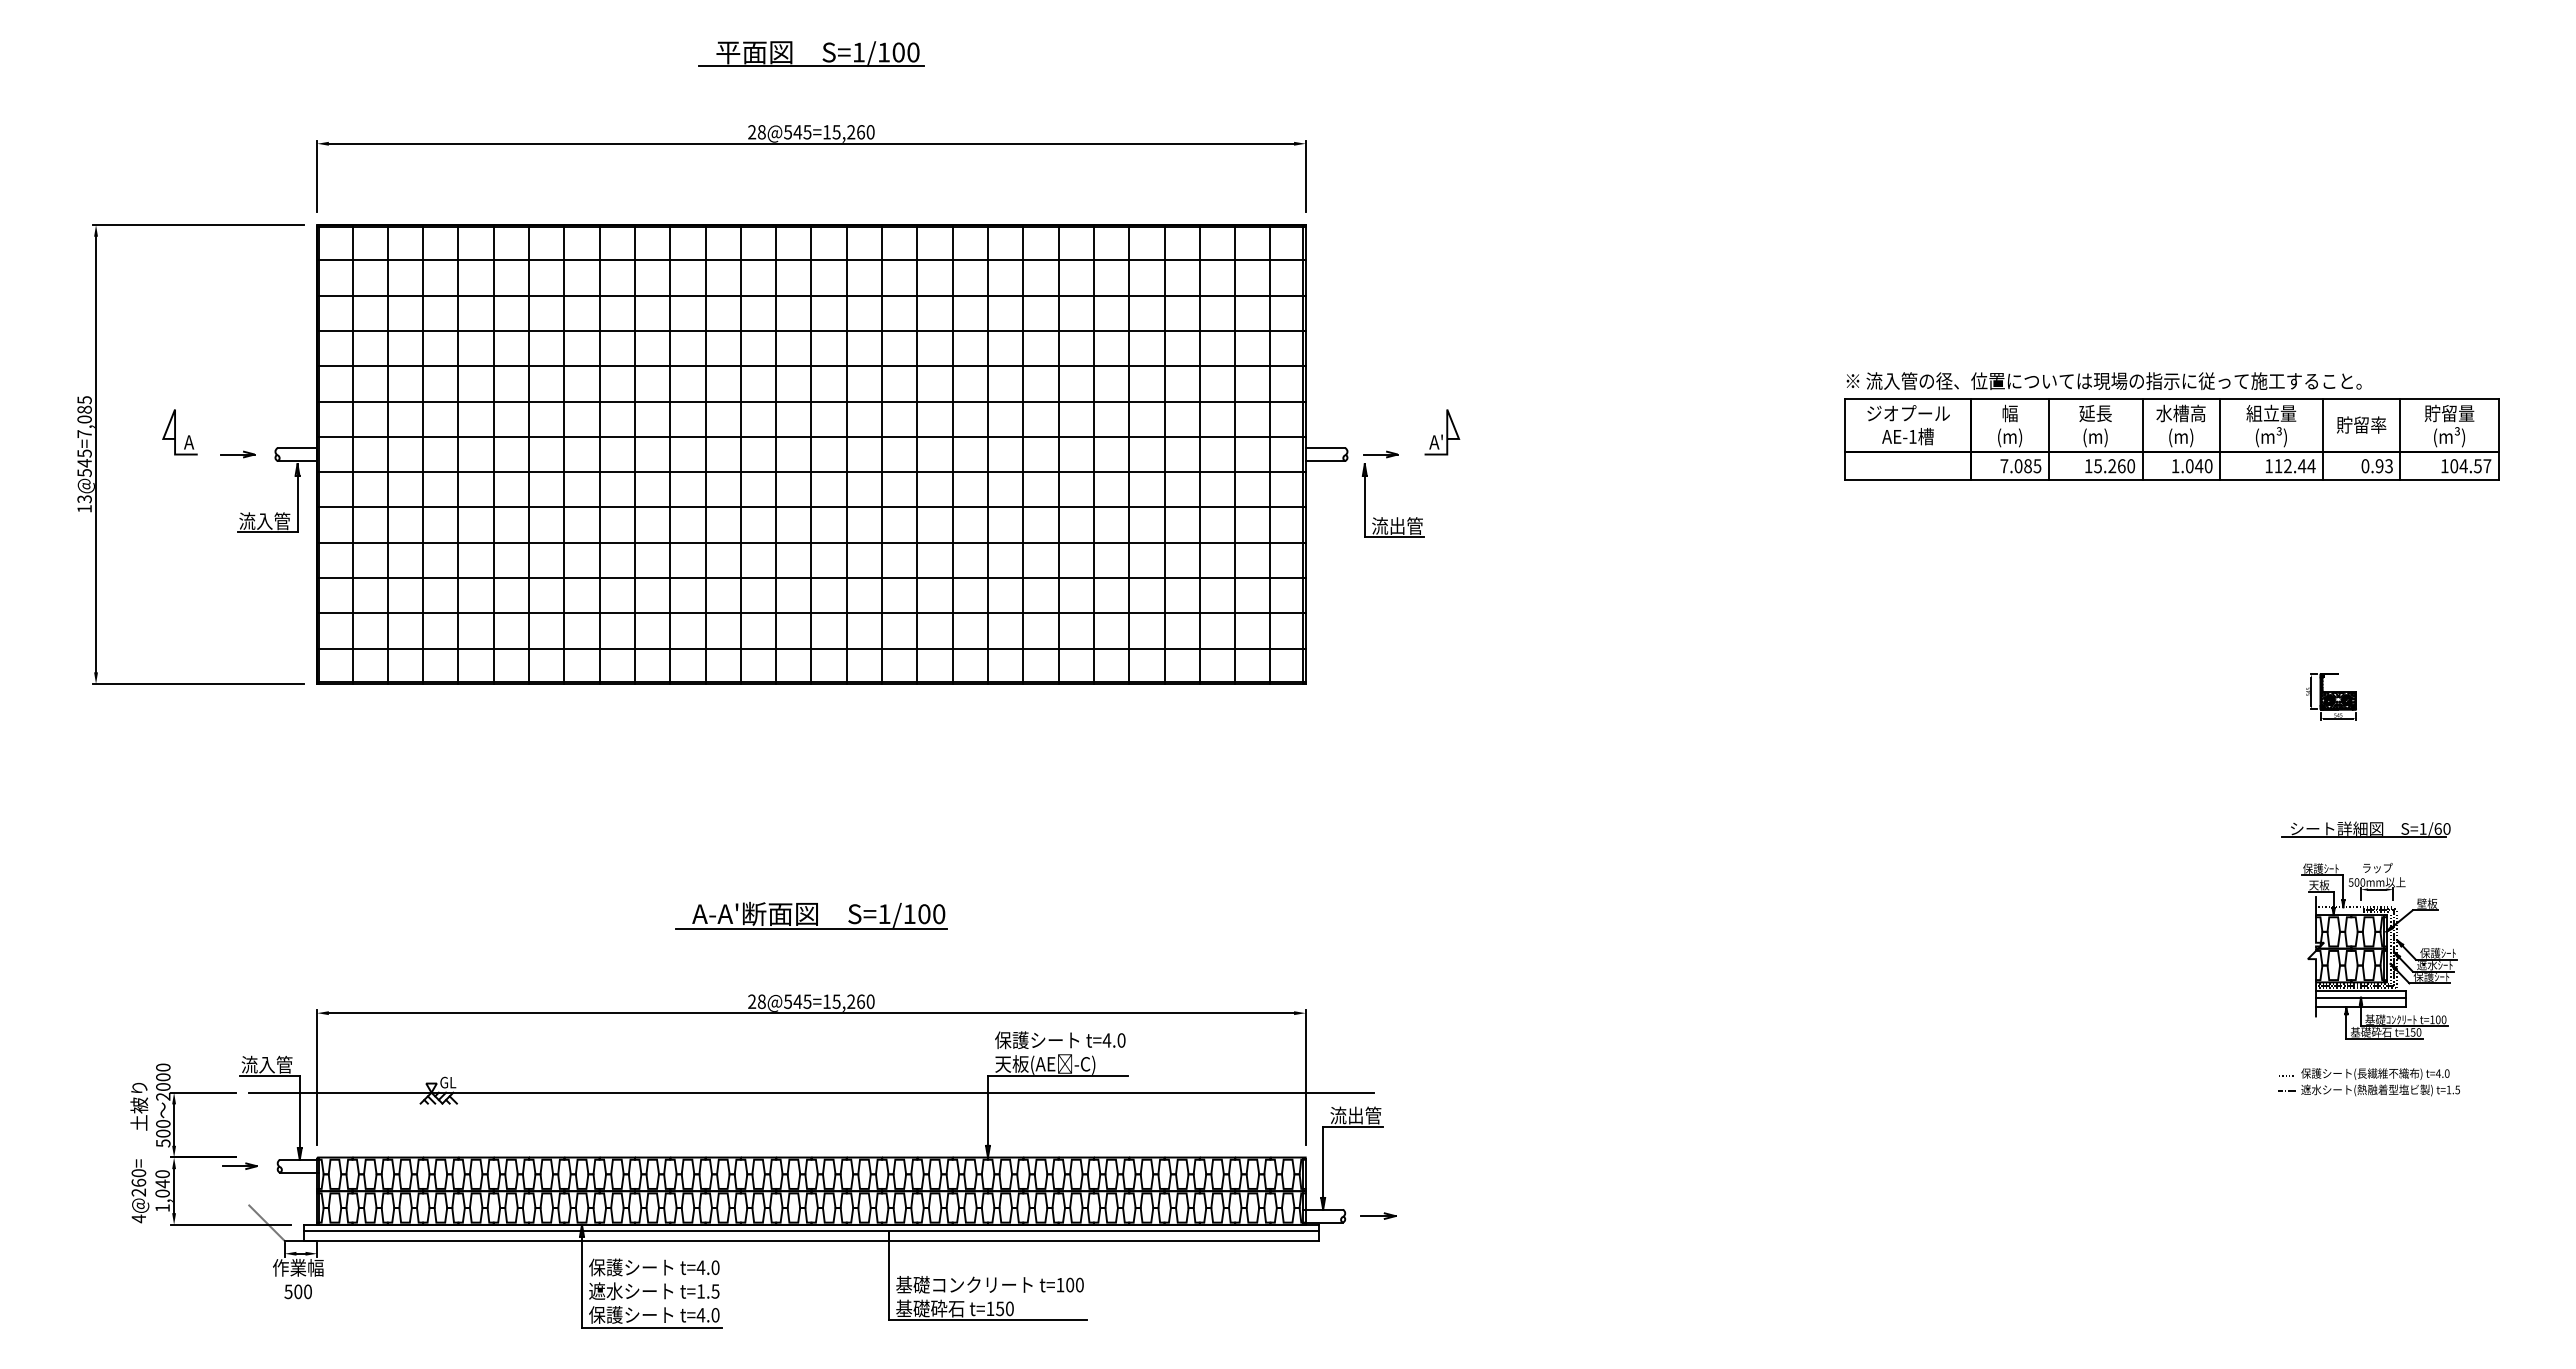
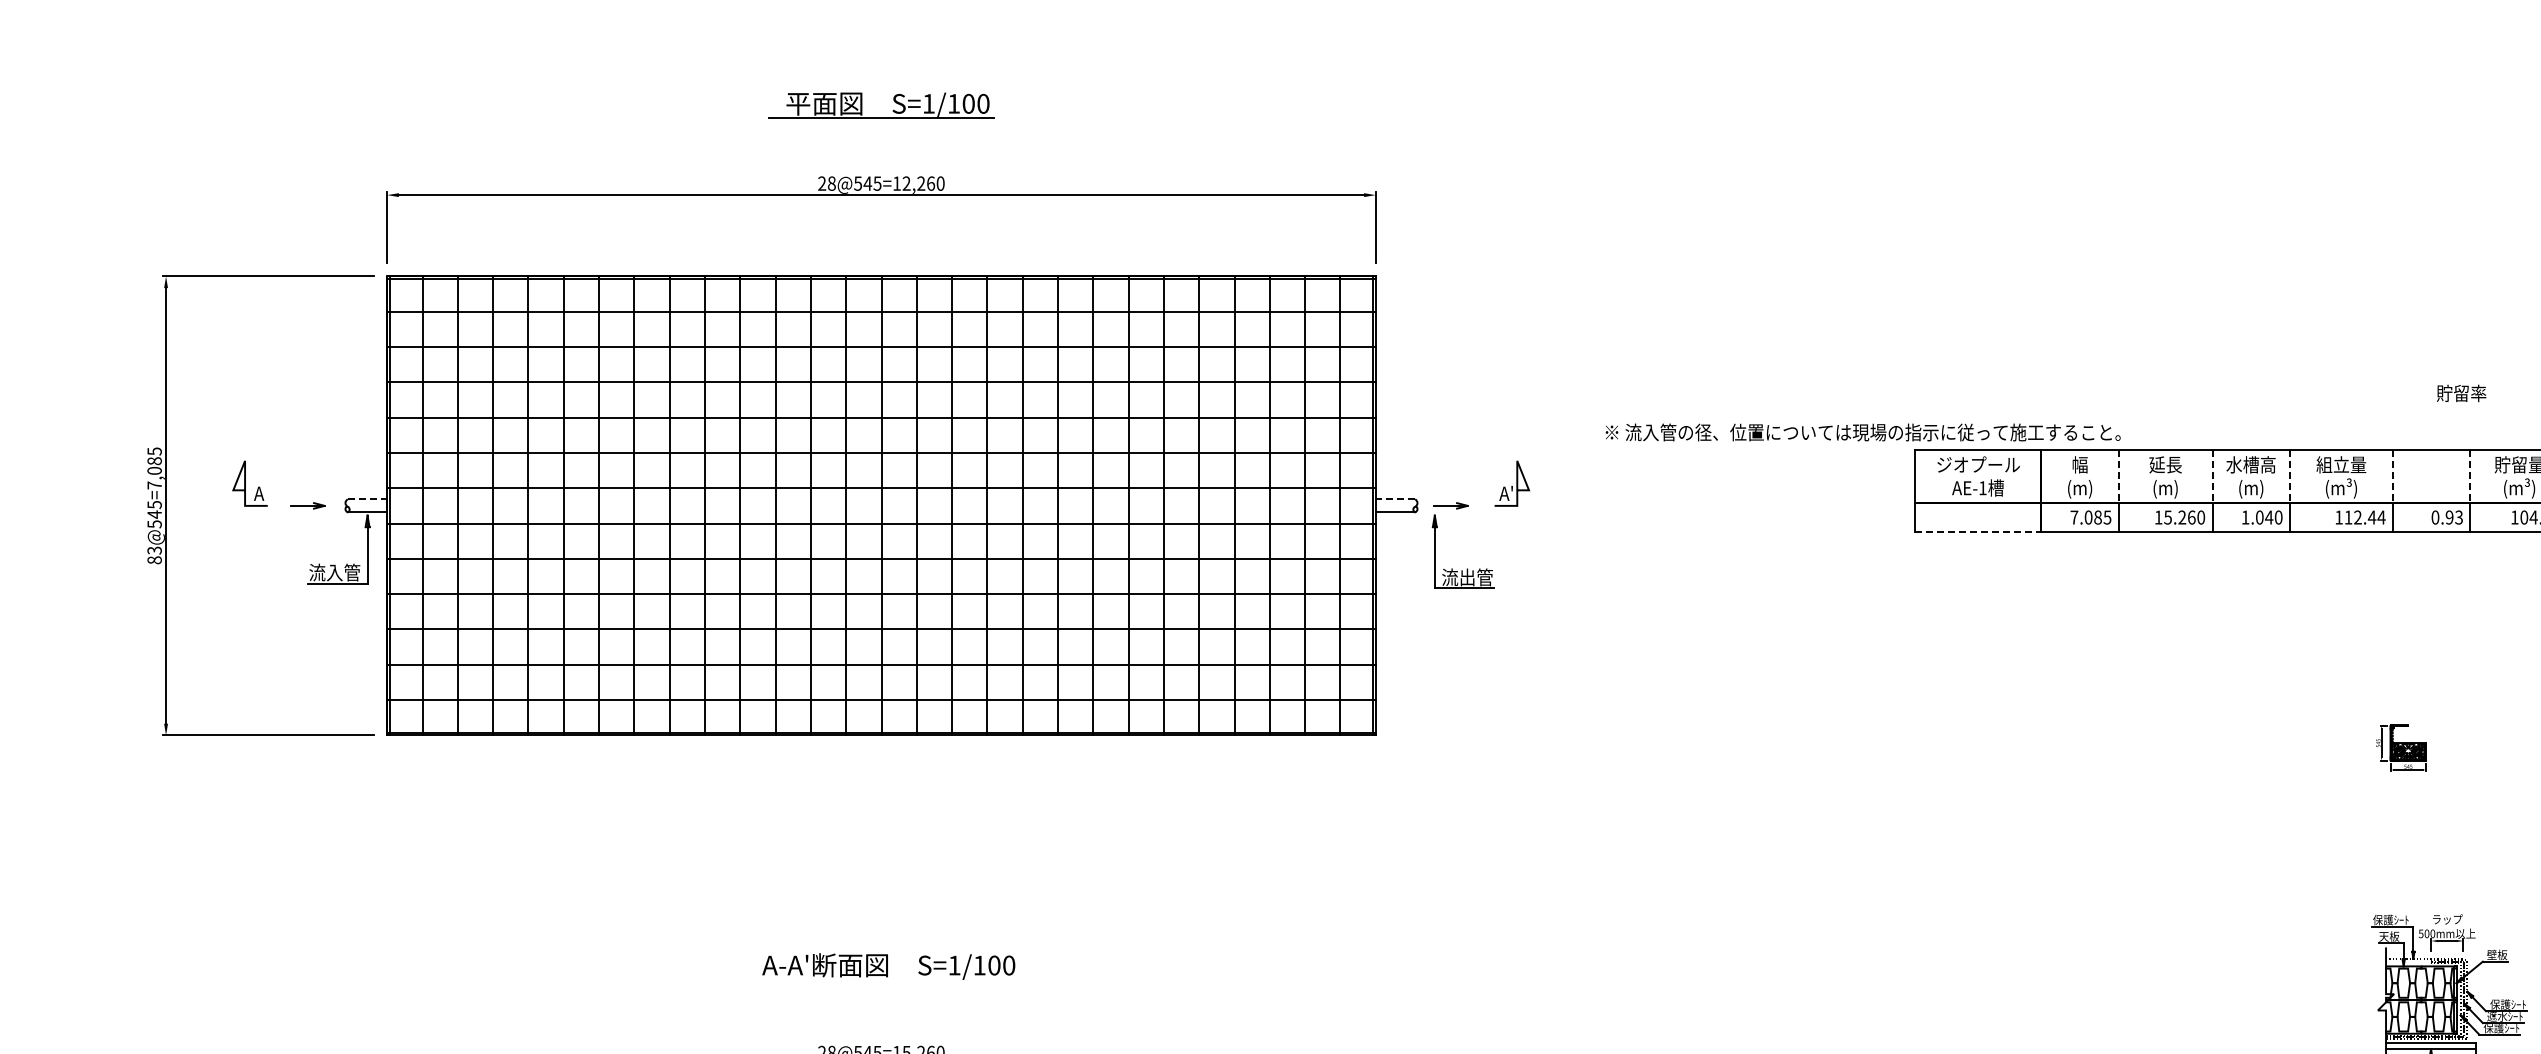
text: (836, 132) -> (906, 183), 28@545=15,260 -> 28@545=12,260
text: (2103, 380) -> (1862, 431), moved
text: (2361, 424) -> (2461, 392), moved
line: (2048, 425) -> (2118, 476), solid -> dashed
line: (2142, 425) -> (2212, 476), solid -> dashed
line: (2219, 425) -> (2289, 476), solid -> dashed
line: (2322, 425) -> (2392, 476), solid -> dashed
line: (2400, 425) -> (2470, 476), solid -> dashed
line: (297, 448) -> (367, 499), solid -> dashed
line: (1325, 448) -> (1395, 499), solid -> dashed
line: (1908, 480) -> (1978, 531), solid -> dashed
text: (84, 508) -> (154, 559), 13@545=7,085 -> 83@545=7,085
part: (2365, 829) -> (2435, 880), removed
line: (811, 929) -> (881, 980), removed

